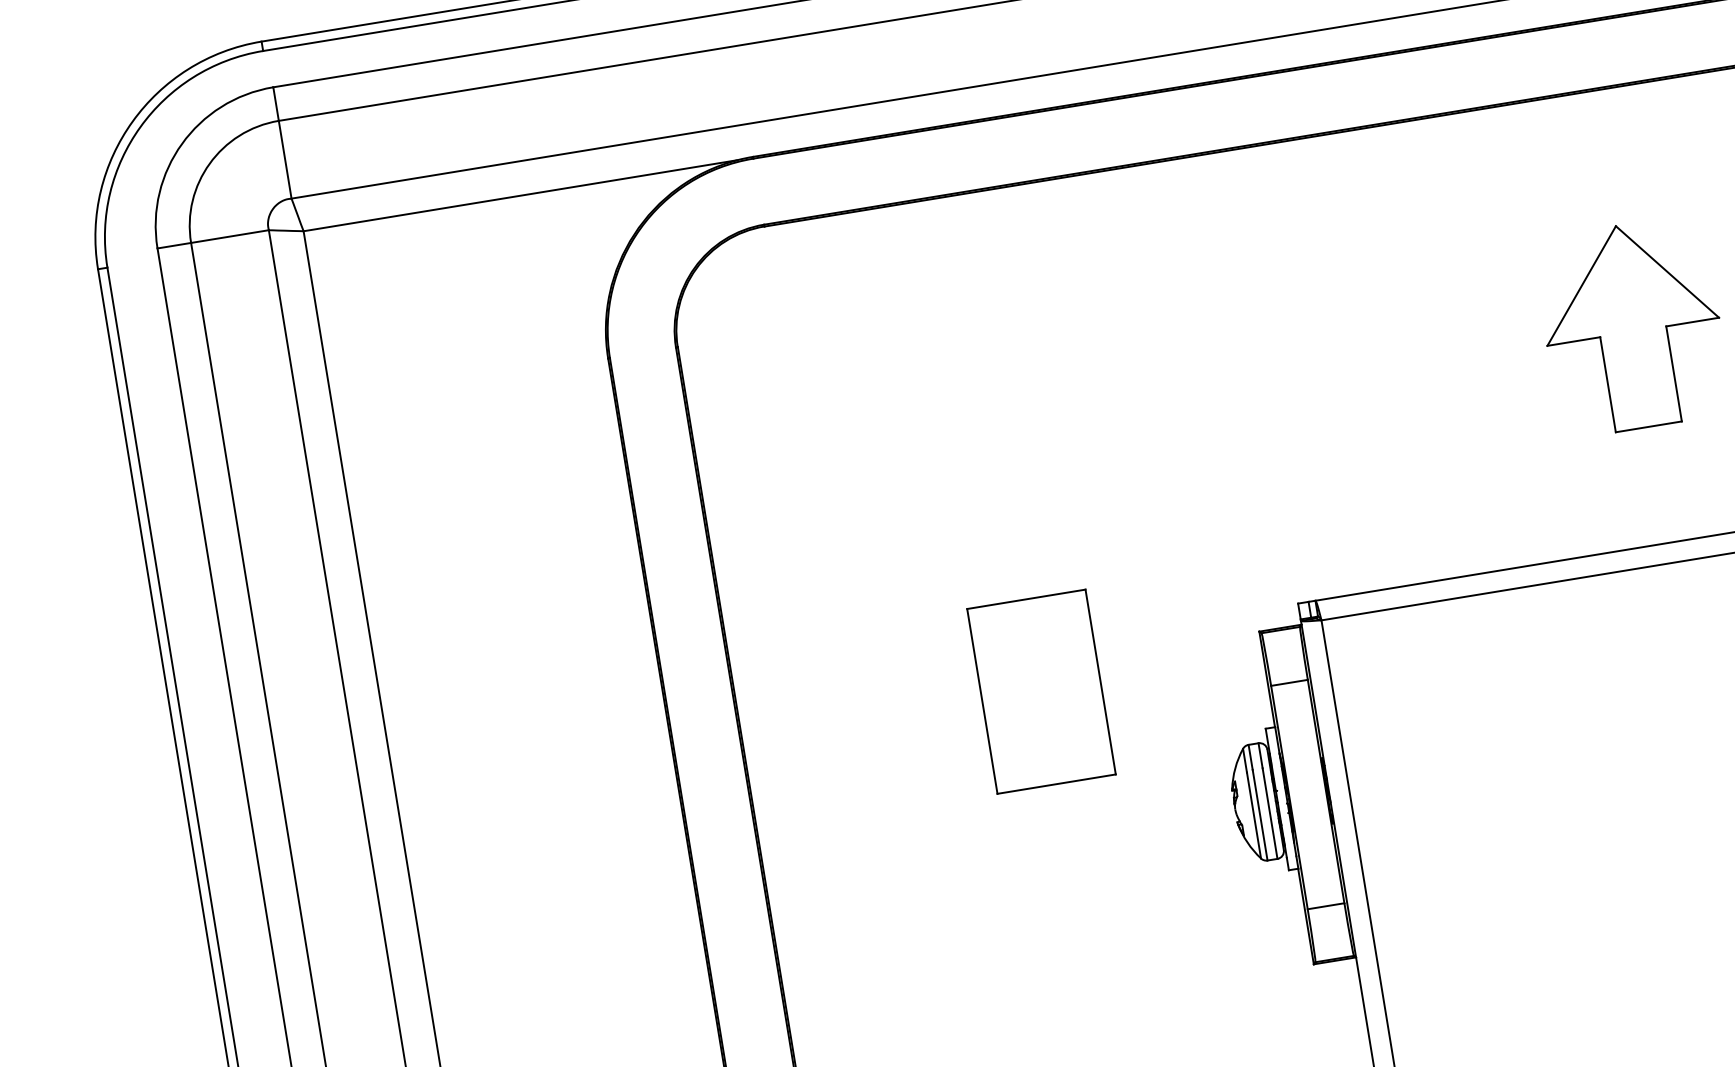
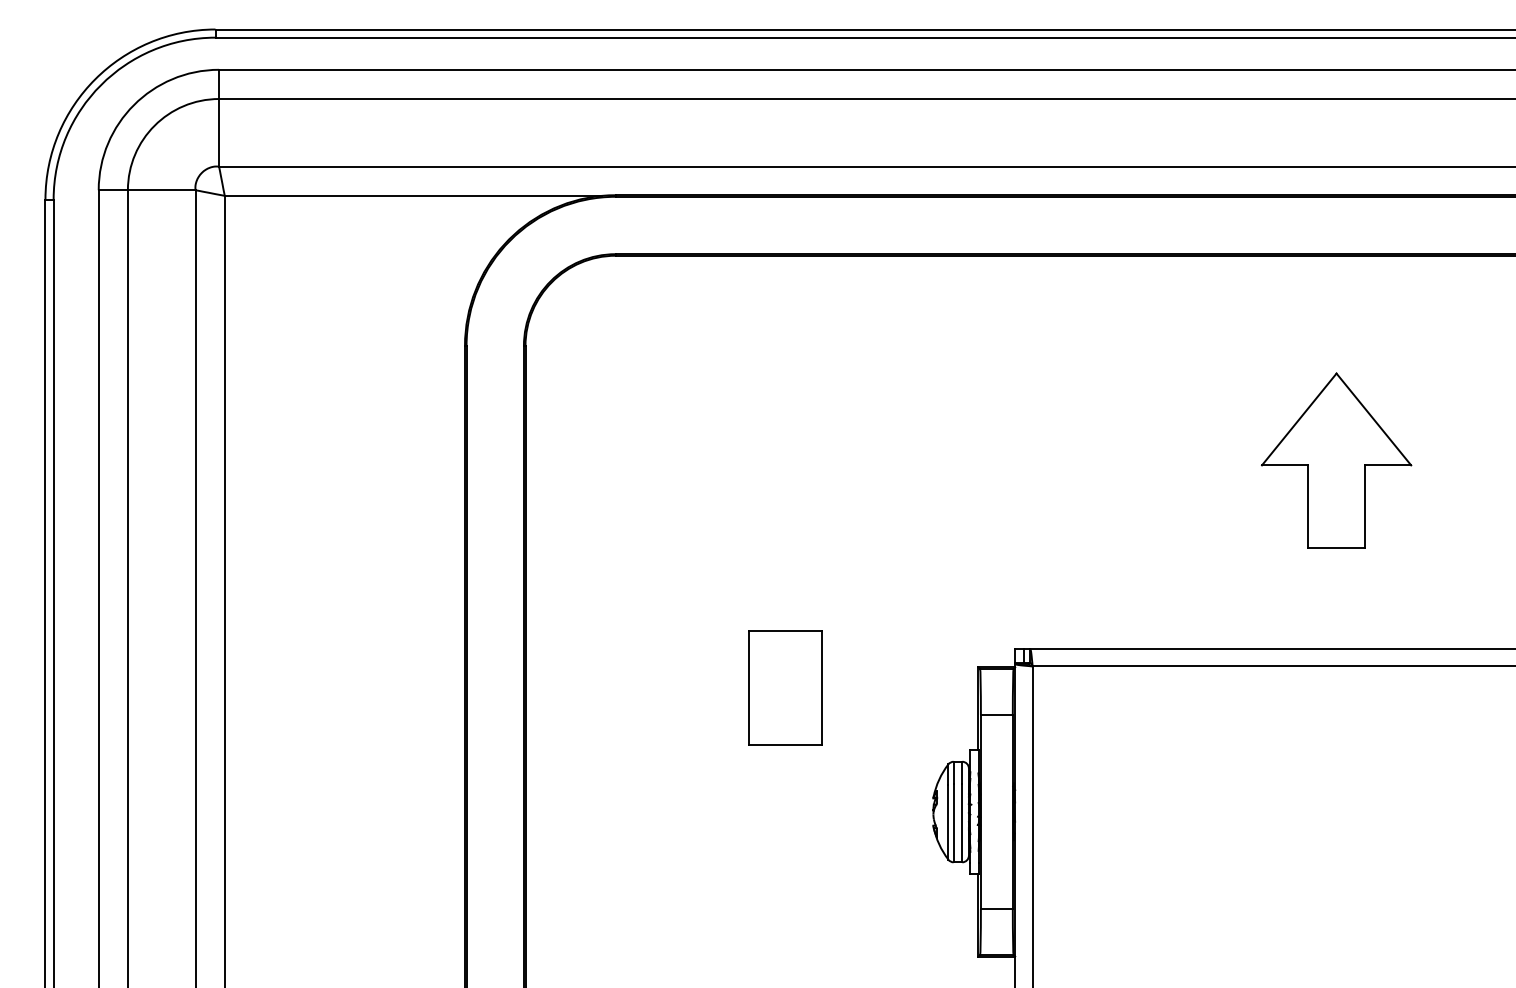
part: (1041, 691) -> (785, 687), size x0.71

